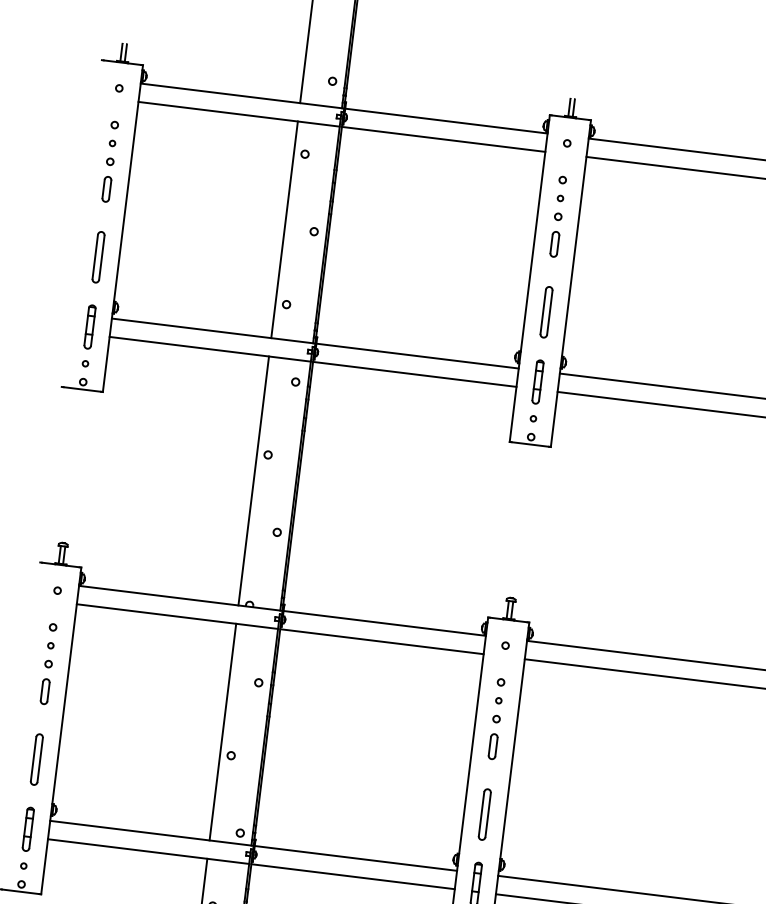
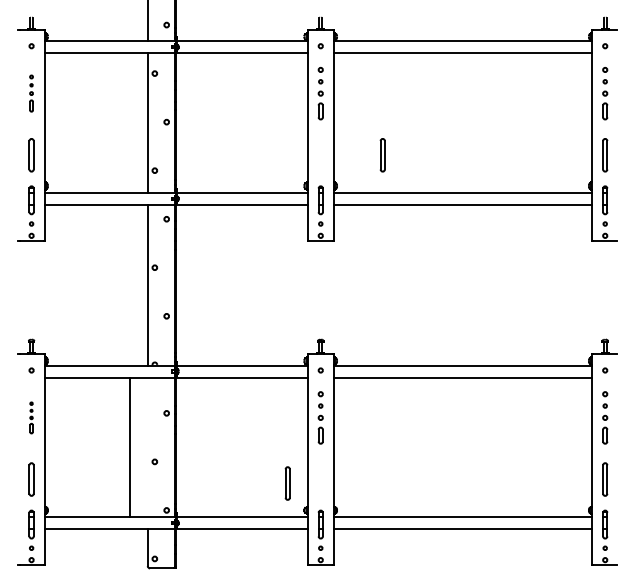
part: (110, 161) -> (31, 93), size x0.7
part: (546, 312) -> (382, 155), moved
part: (48, 663) -> (31, 417), size x0.6
line: (222, 732) -> (129, 447), moved
part: (484, 814) -> (287, 483), moved

